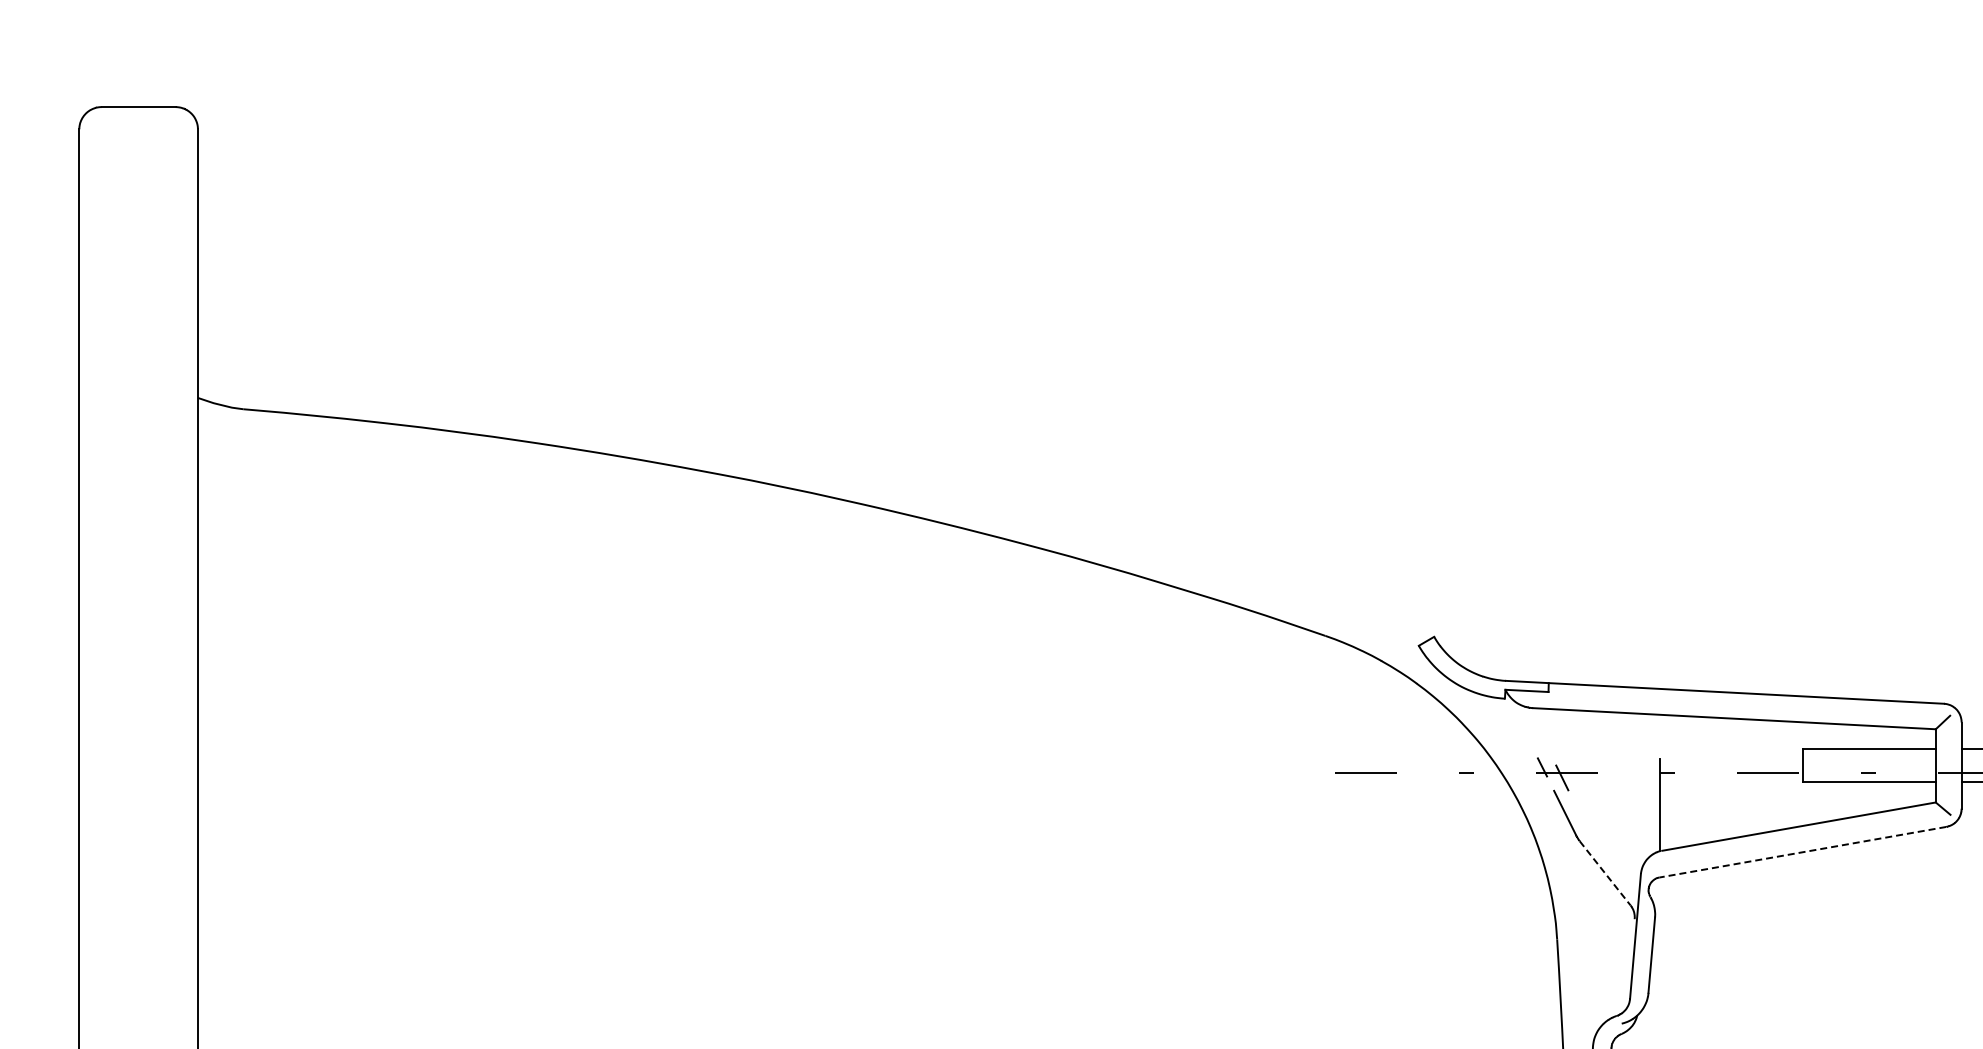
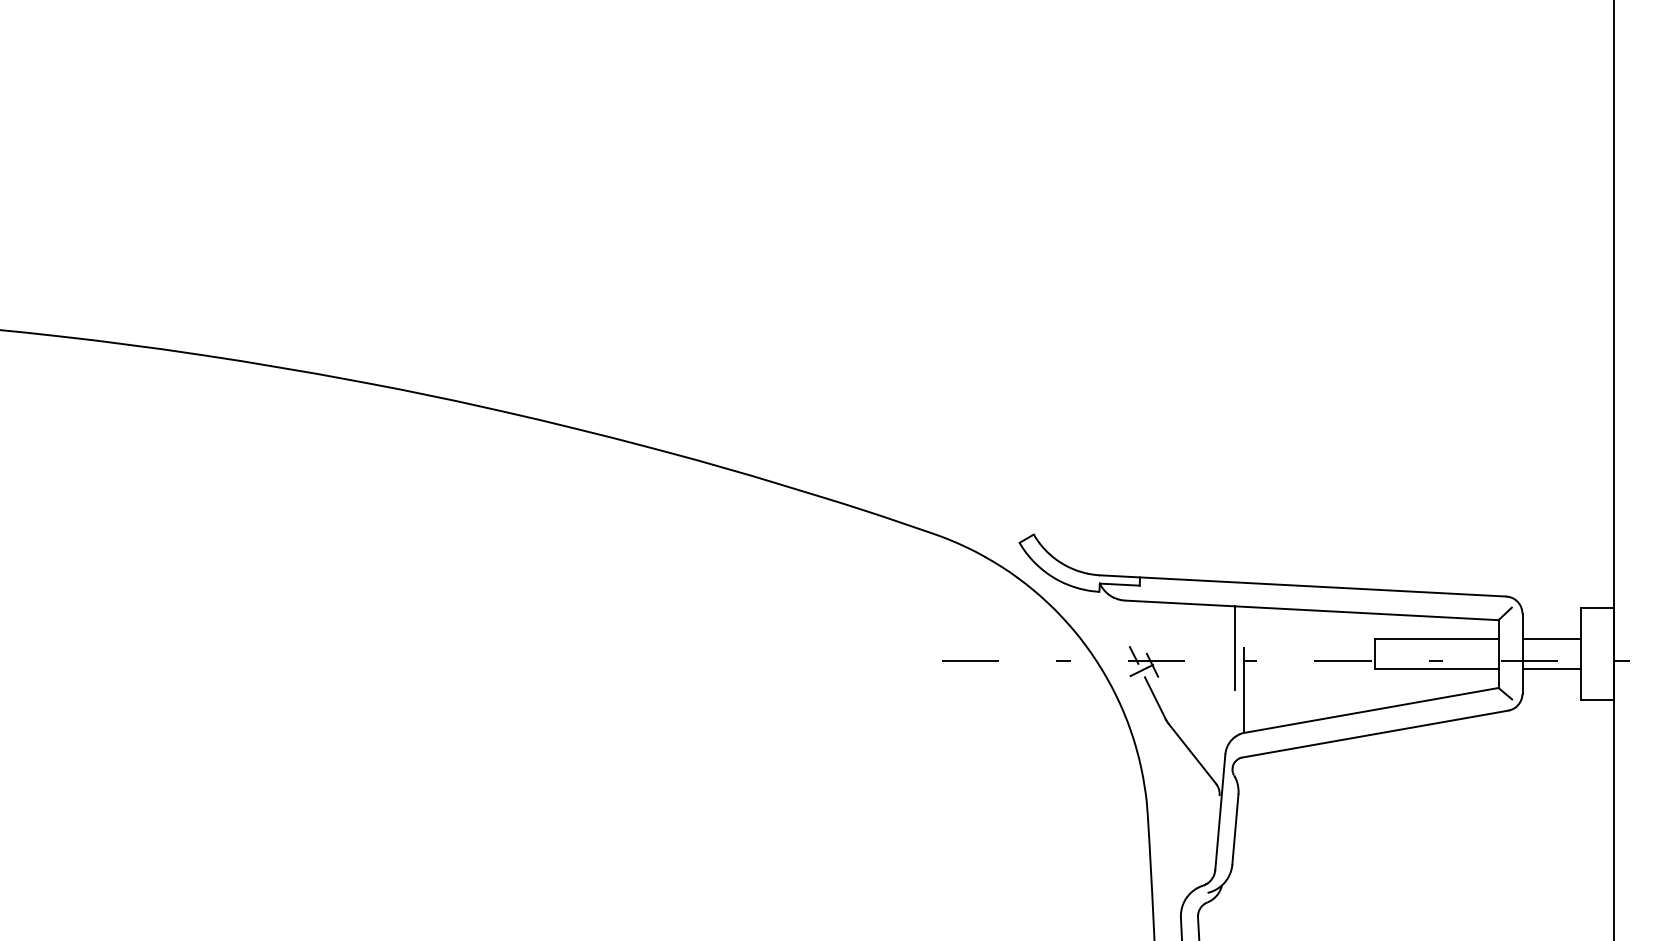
line: (1651, 759) -> (1235, 648), added
line: (1550, 783) -> (1141, 670), added
line: (1802, 852) -> (1375, 734), dashed -> solid
line: (1605, 873) -> (1192, 753), dashed -> solid

